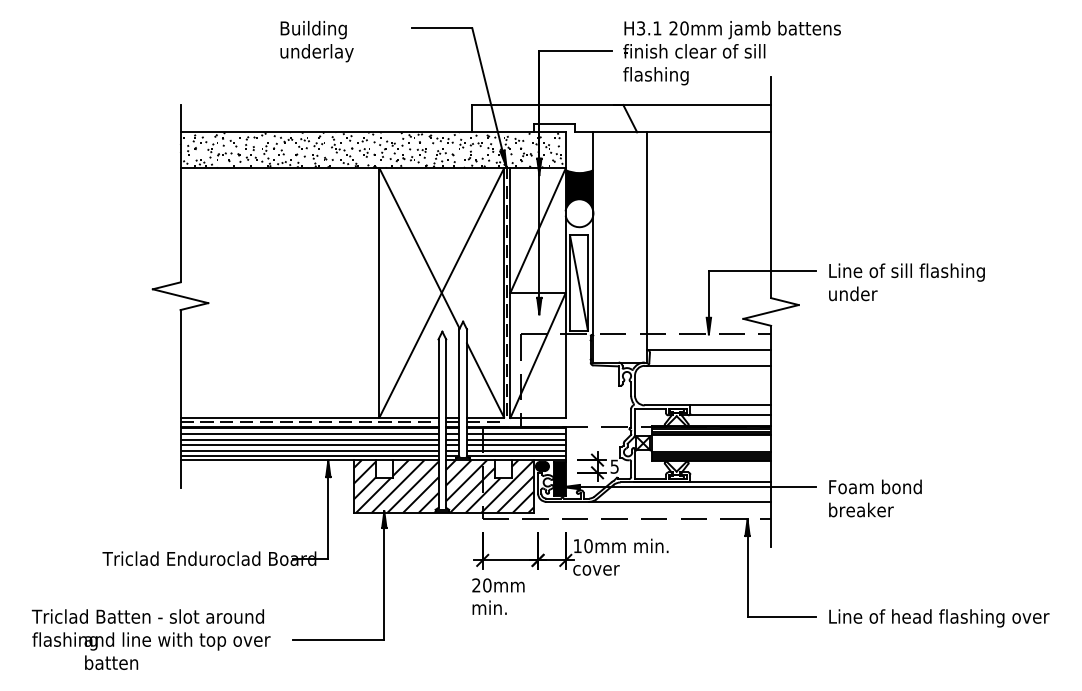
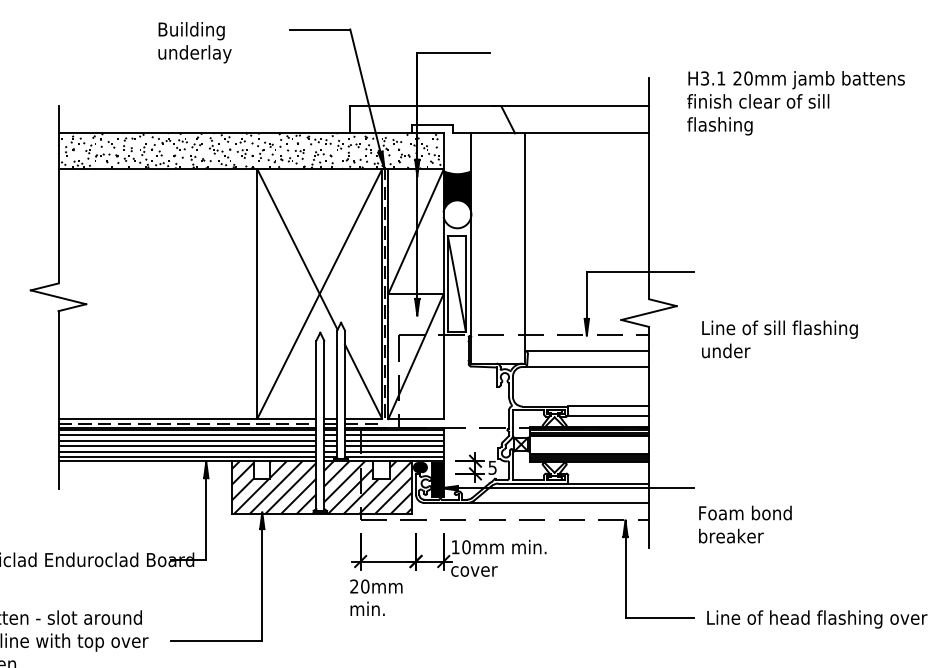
text: (731, 53) -> (795, 103), moved
text: (906, 282) -> (779, 339), moved
text: (875, 498) -> (745, 524), moved

